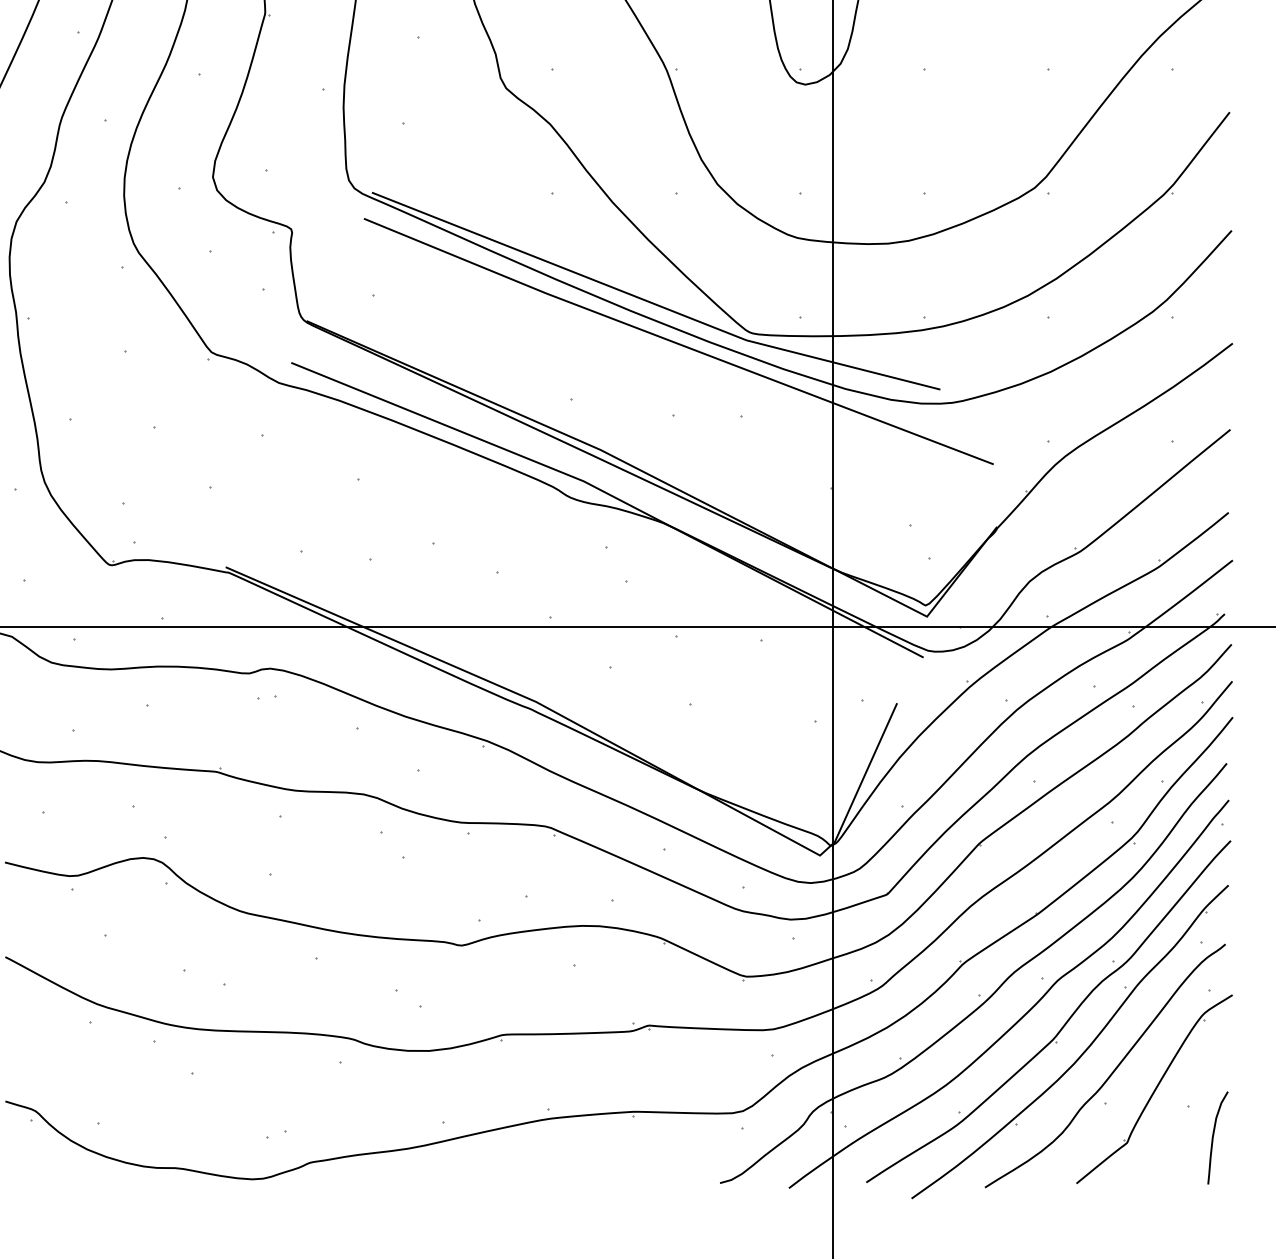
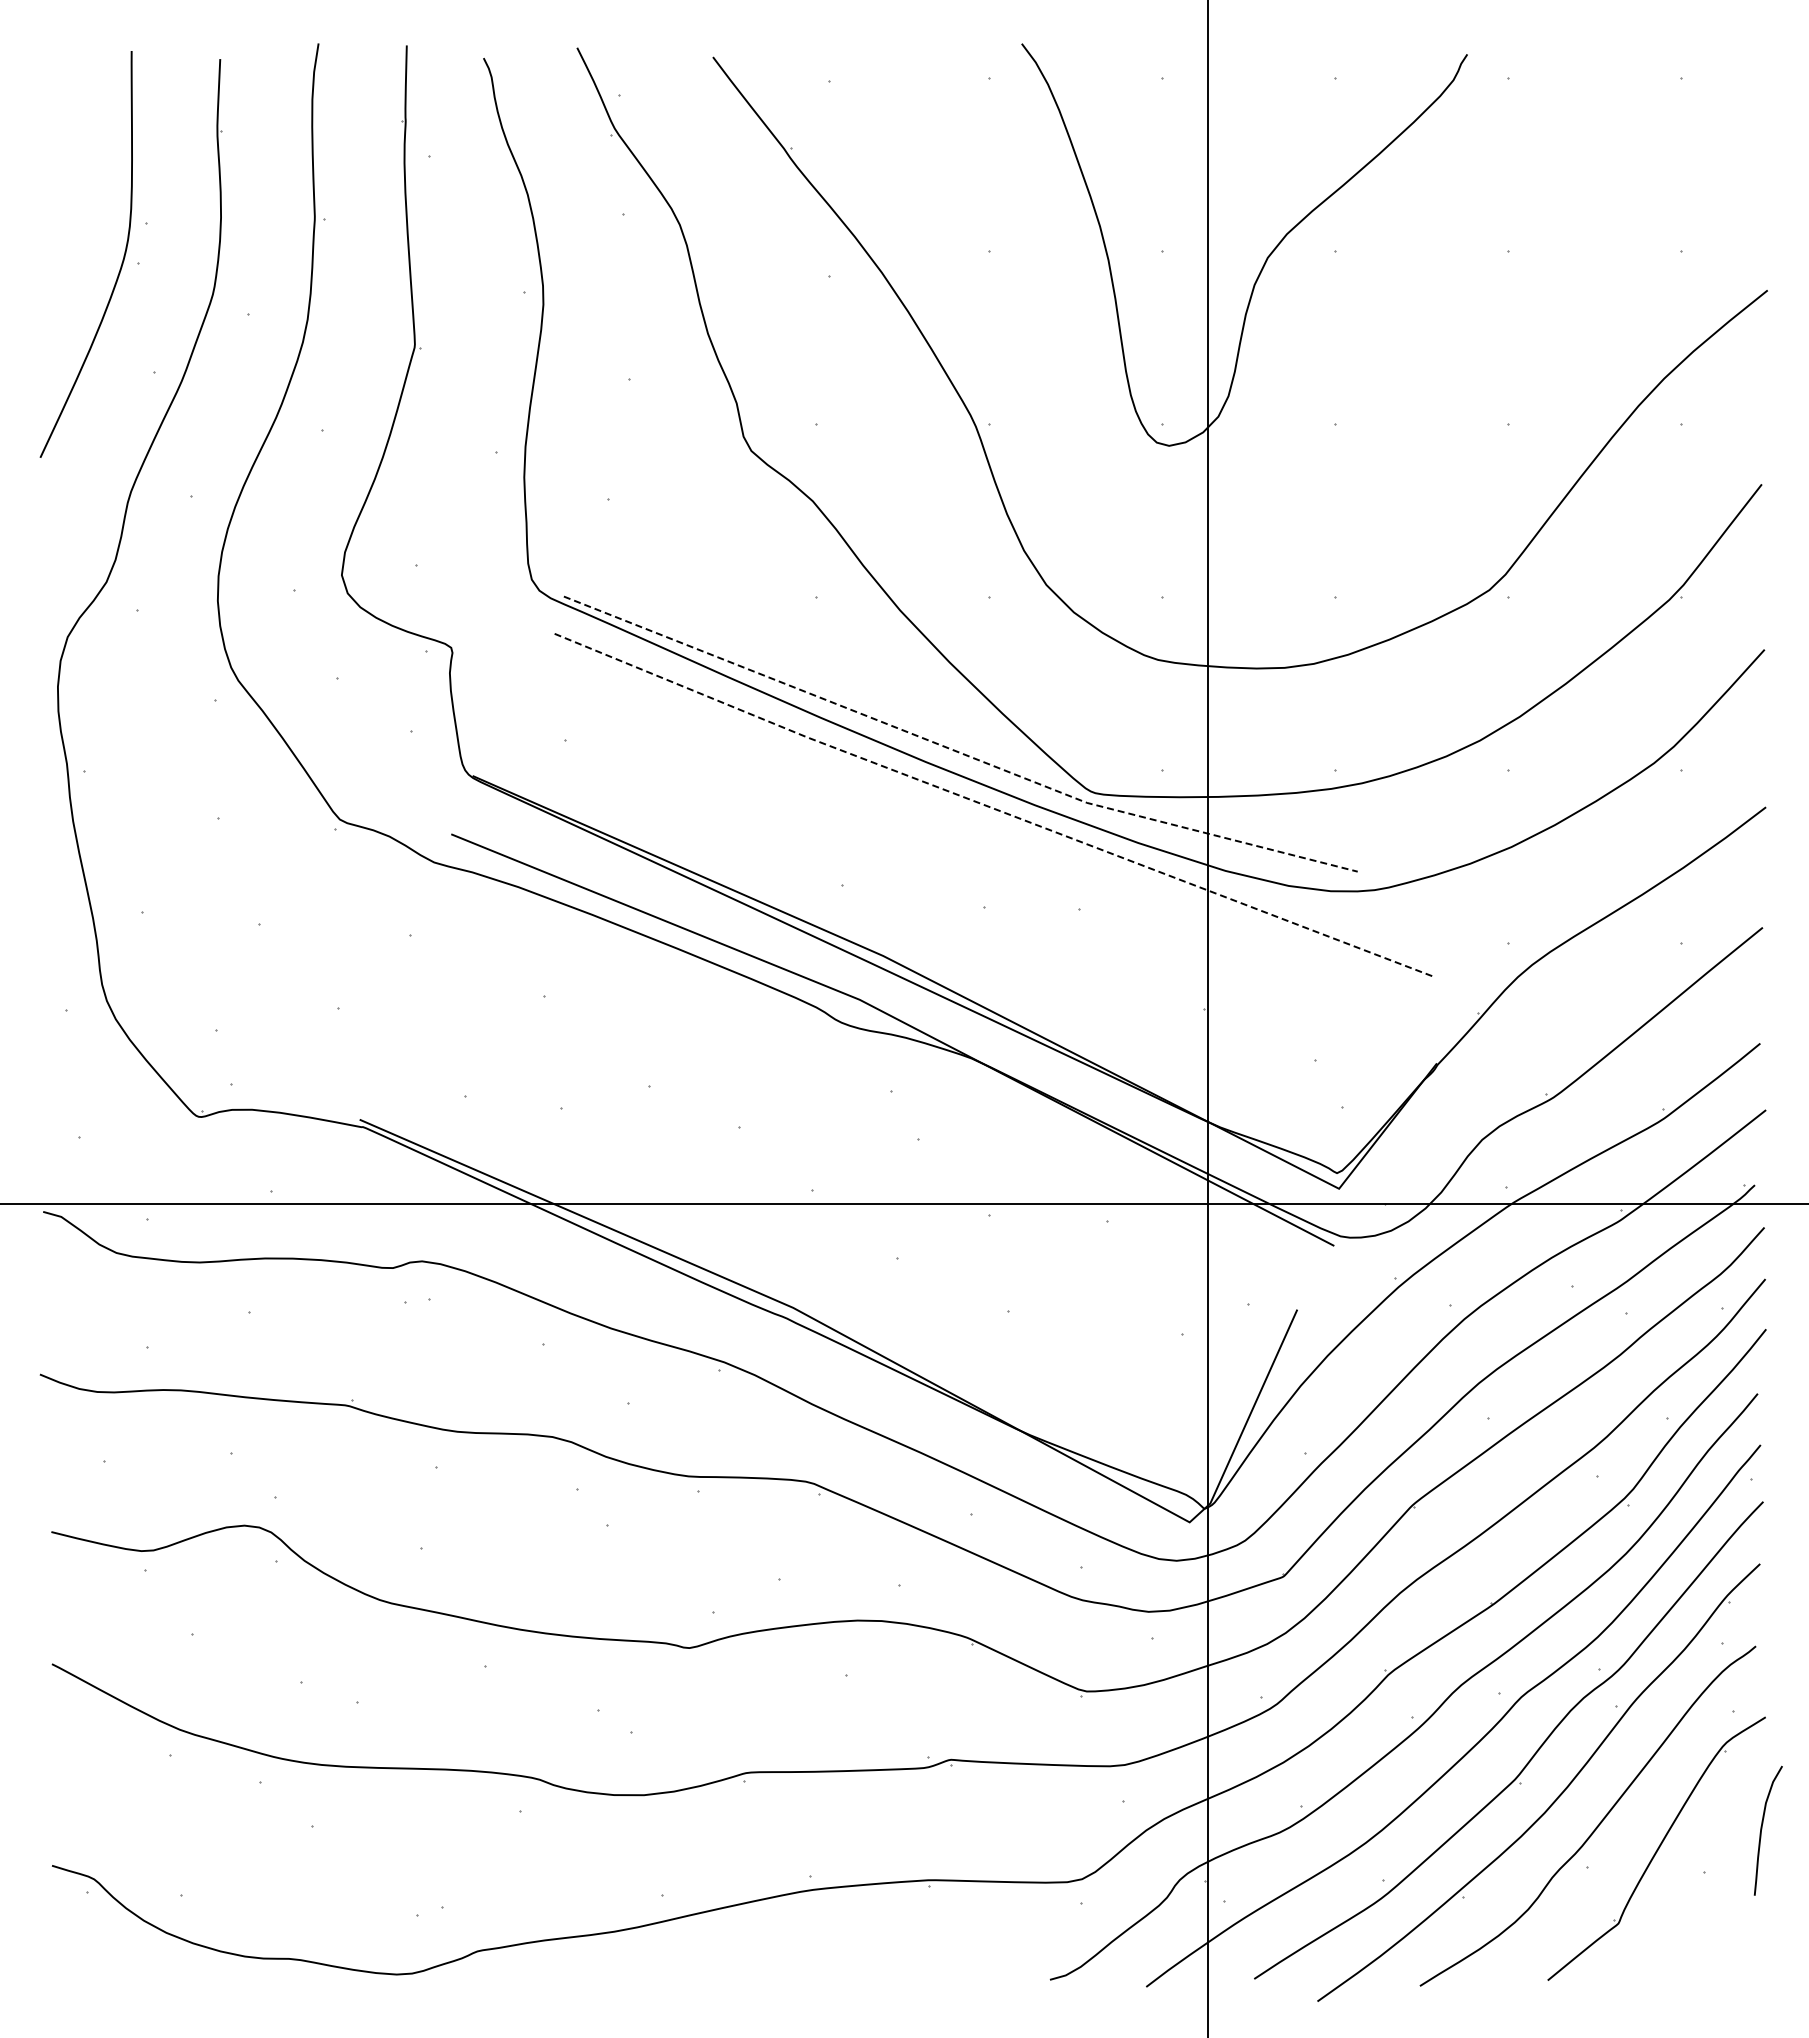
line: (653, 303) -> (956, 751), solid -> dashed
line: (677, 343) -> (990, 807), solid -> dashed
curve: (1213, 1137) -> (1762, 1829), moved

